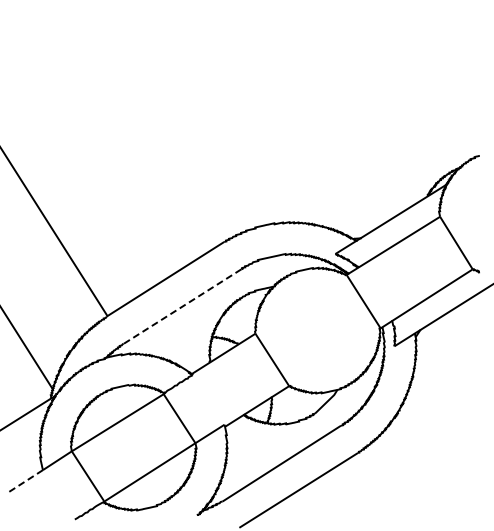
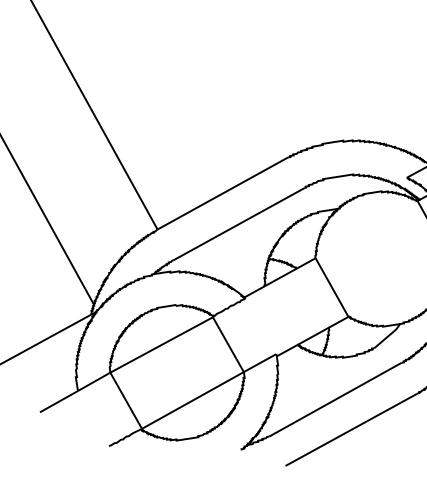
line: (182, 306) -> (238, 224), dashed -> solid
line: (25, 481) -> (58, 402), dashed -> solid

